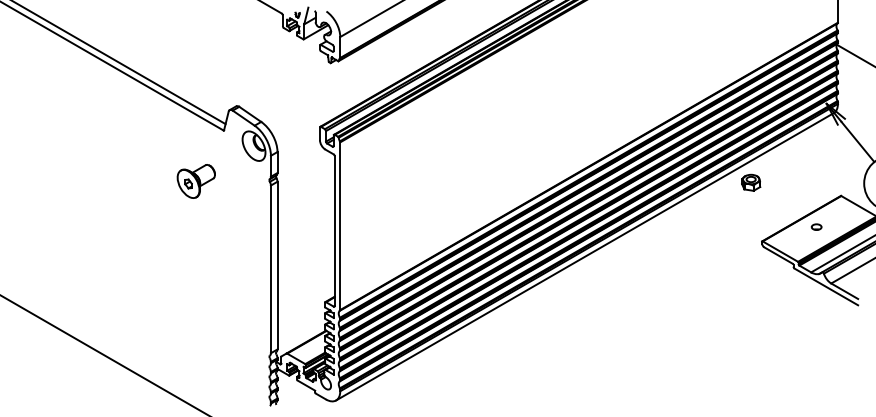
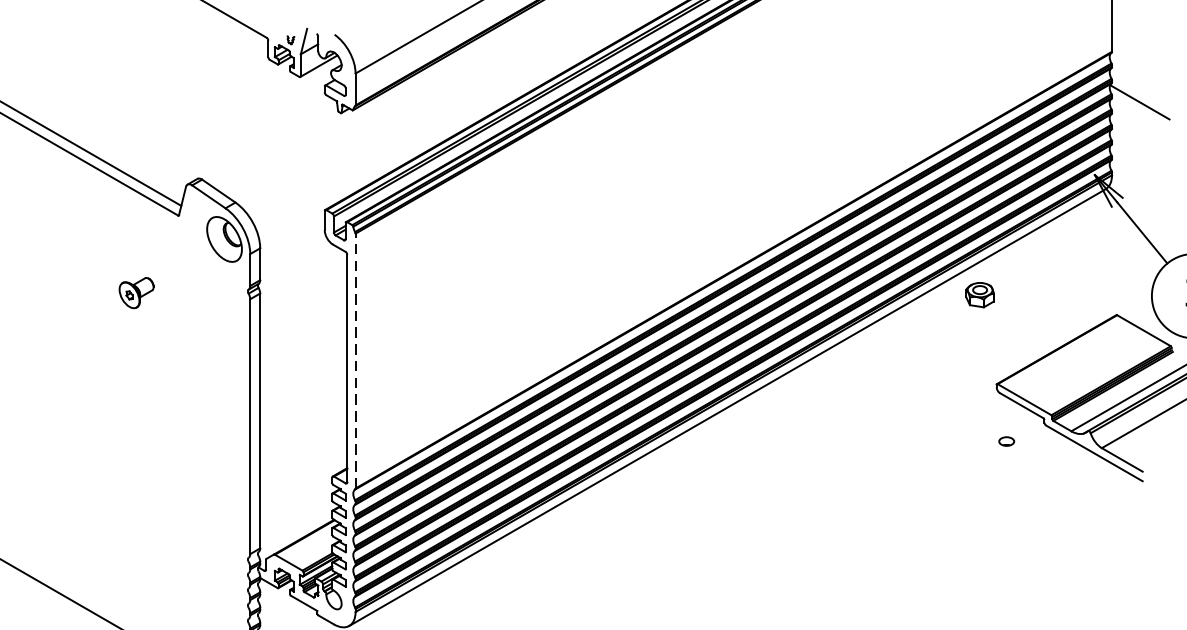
part: (195, 181) -> (135, 293), size x0.6
line: (340, 226) -> (355, 361), solid -> dashed
part: (816, 226) -> (1006, 440), moved

